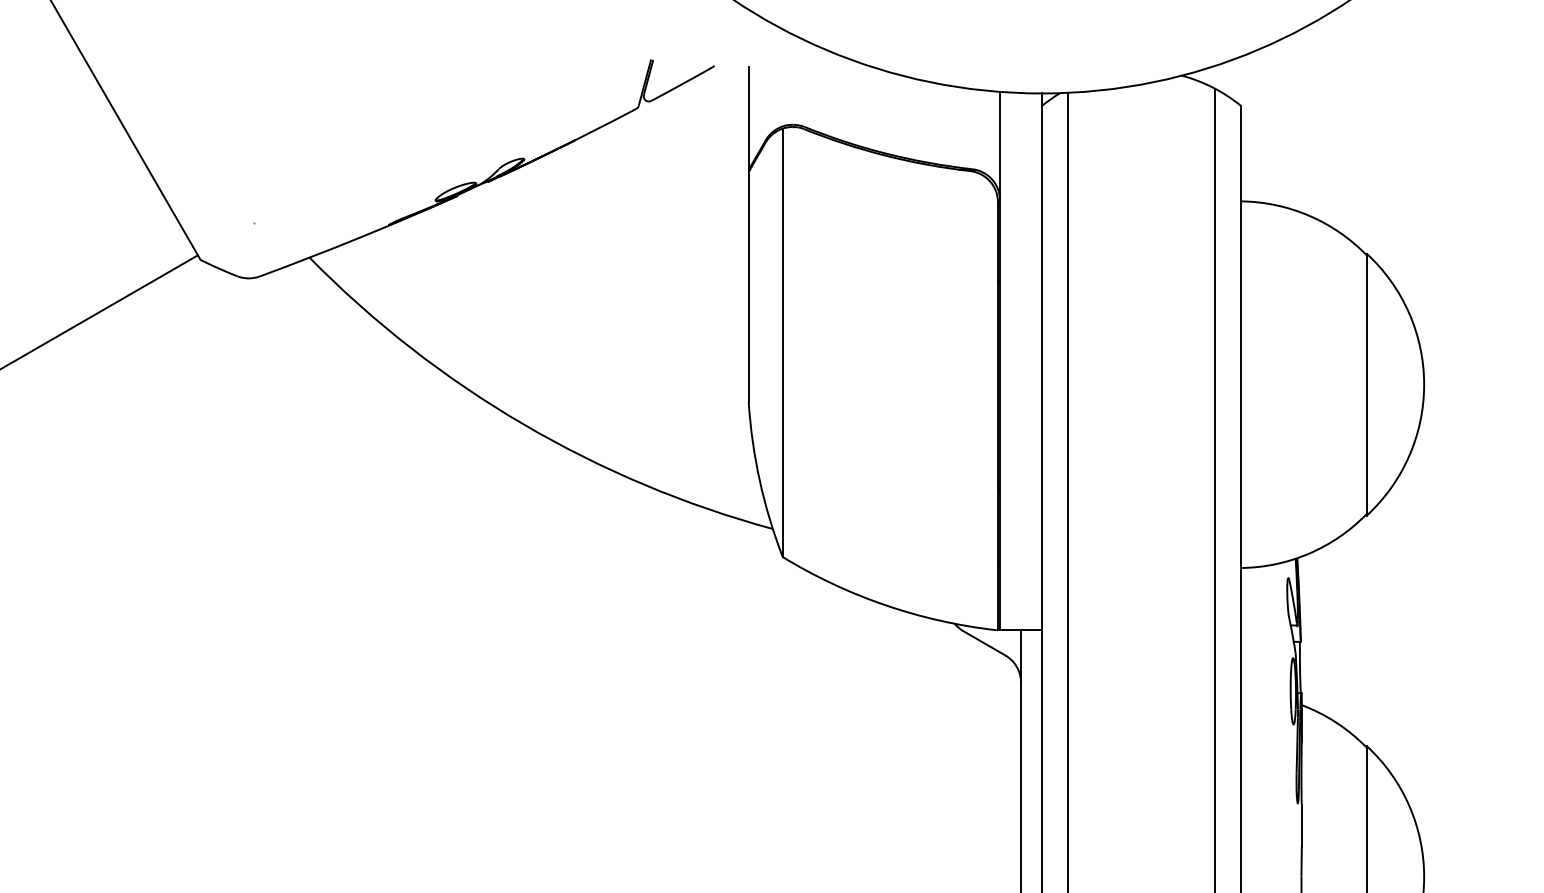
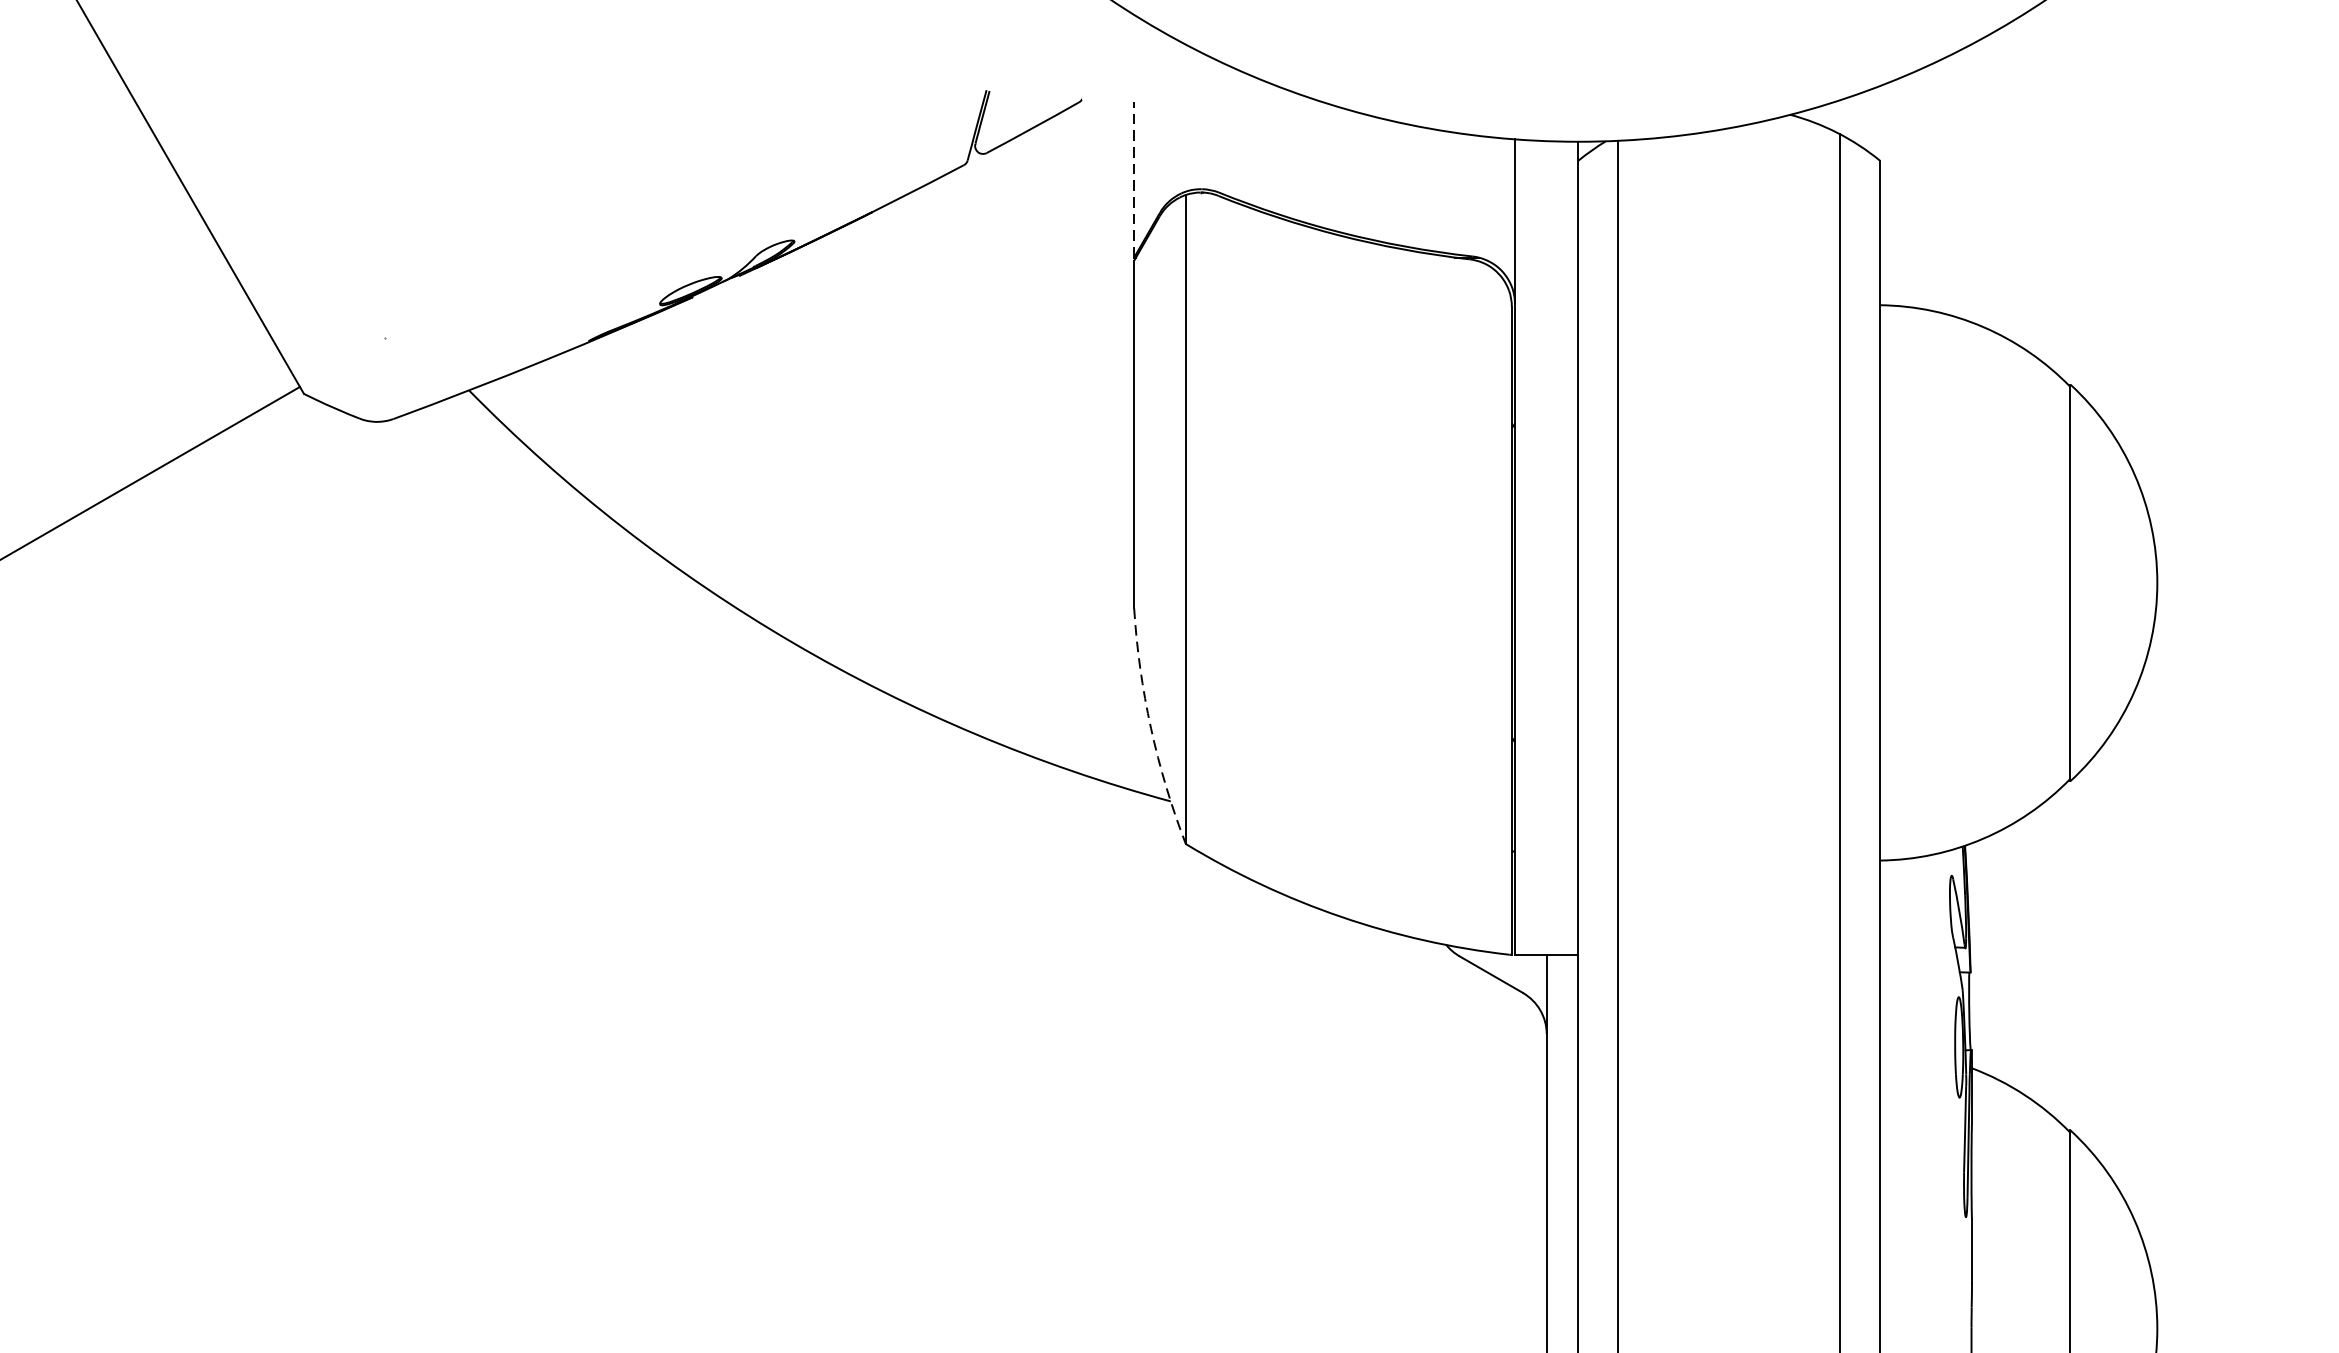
line: (748, 118) -> (1133, 179), solid -> dashed
arc: (759, 480) -> (1150, 727), solid -> dashed

